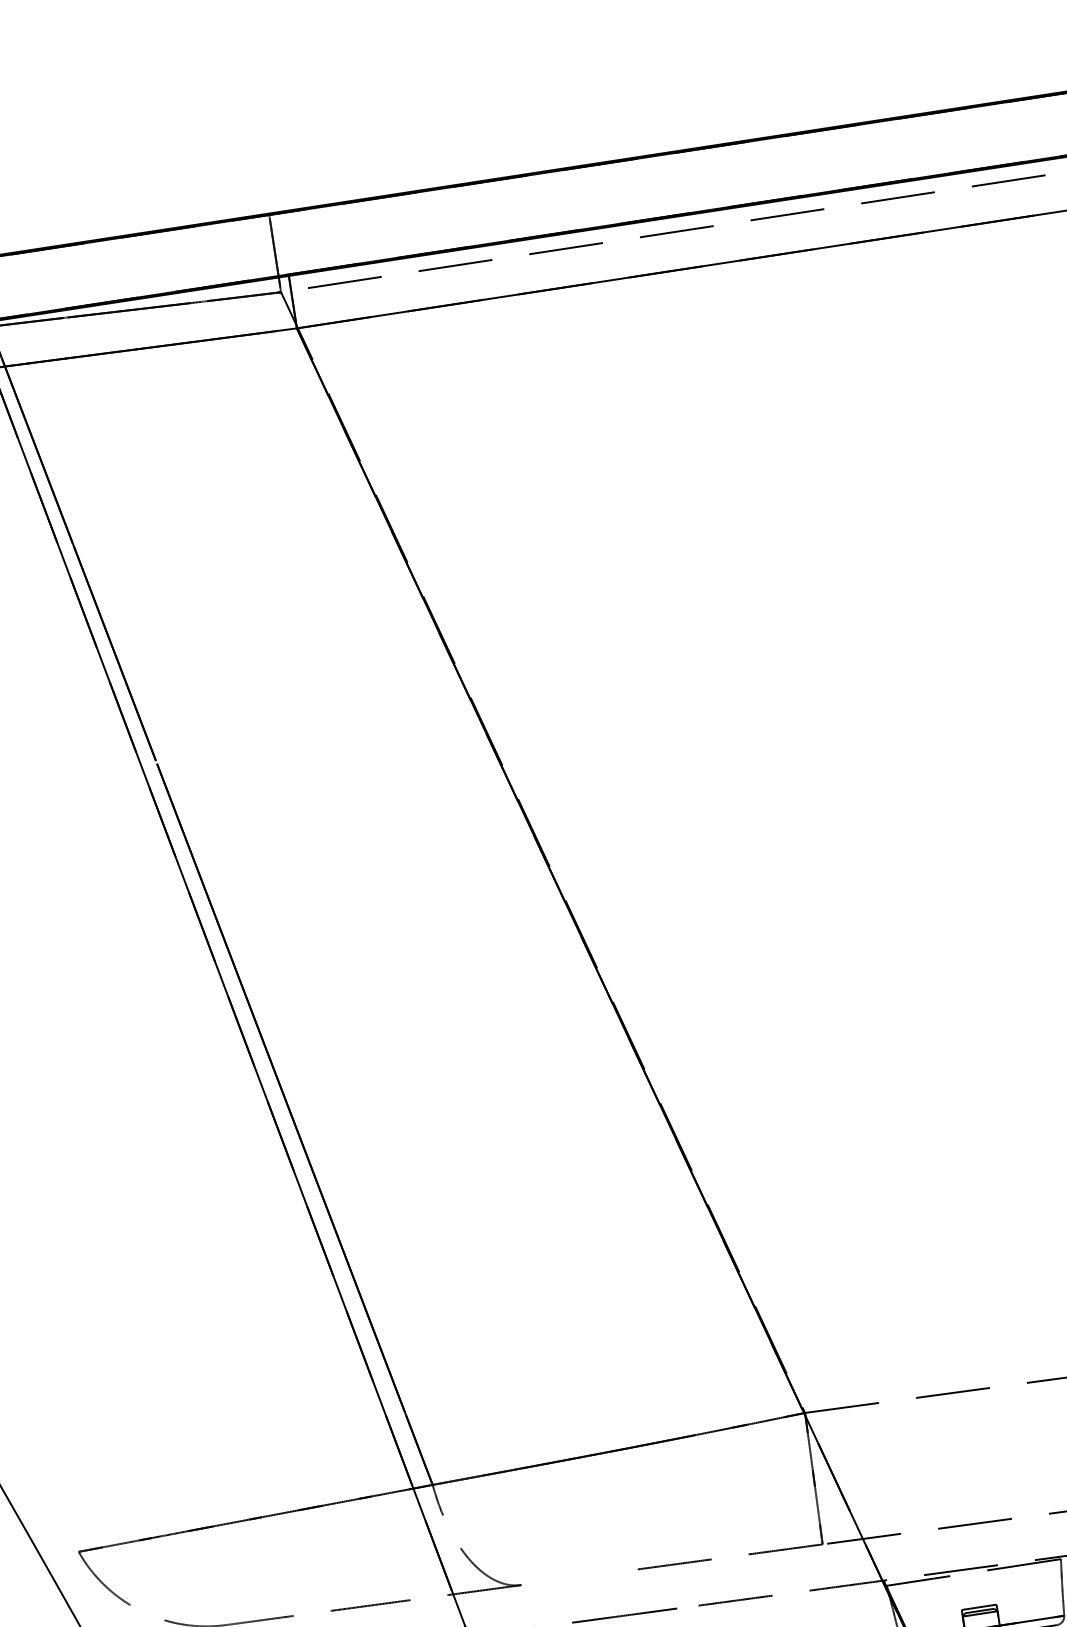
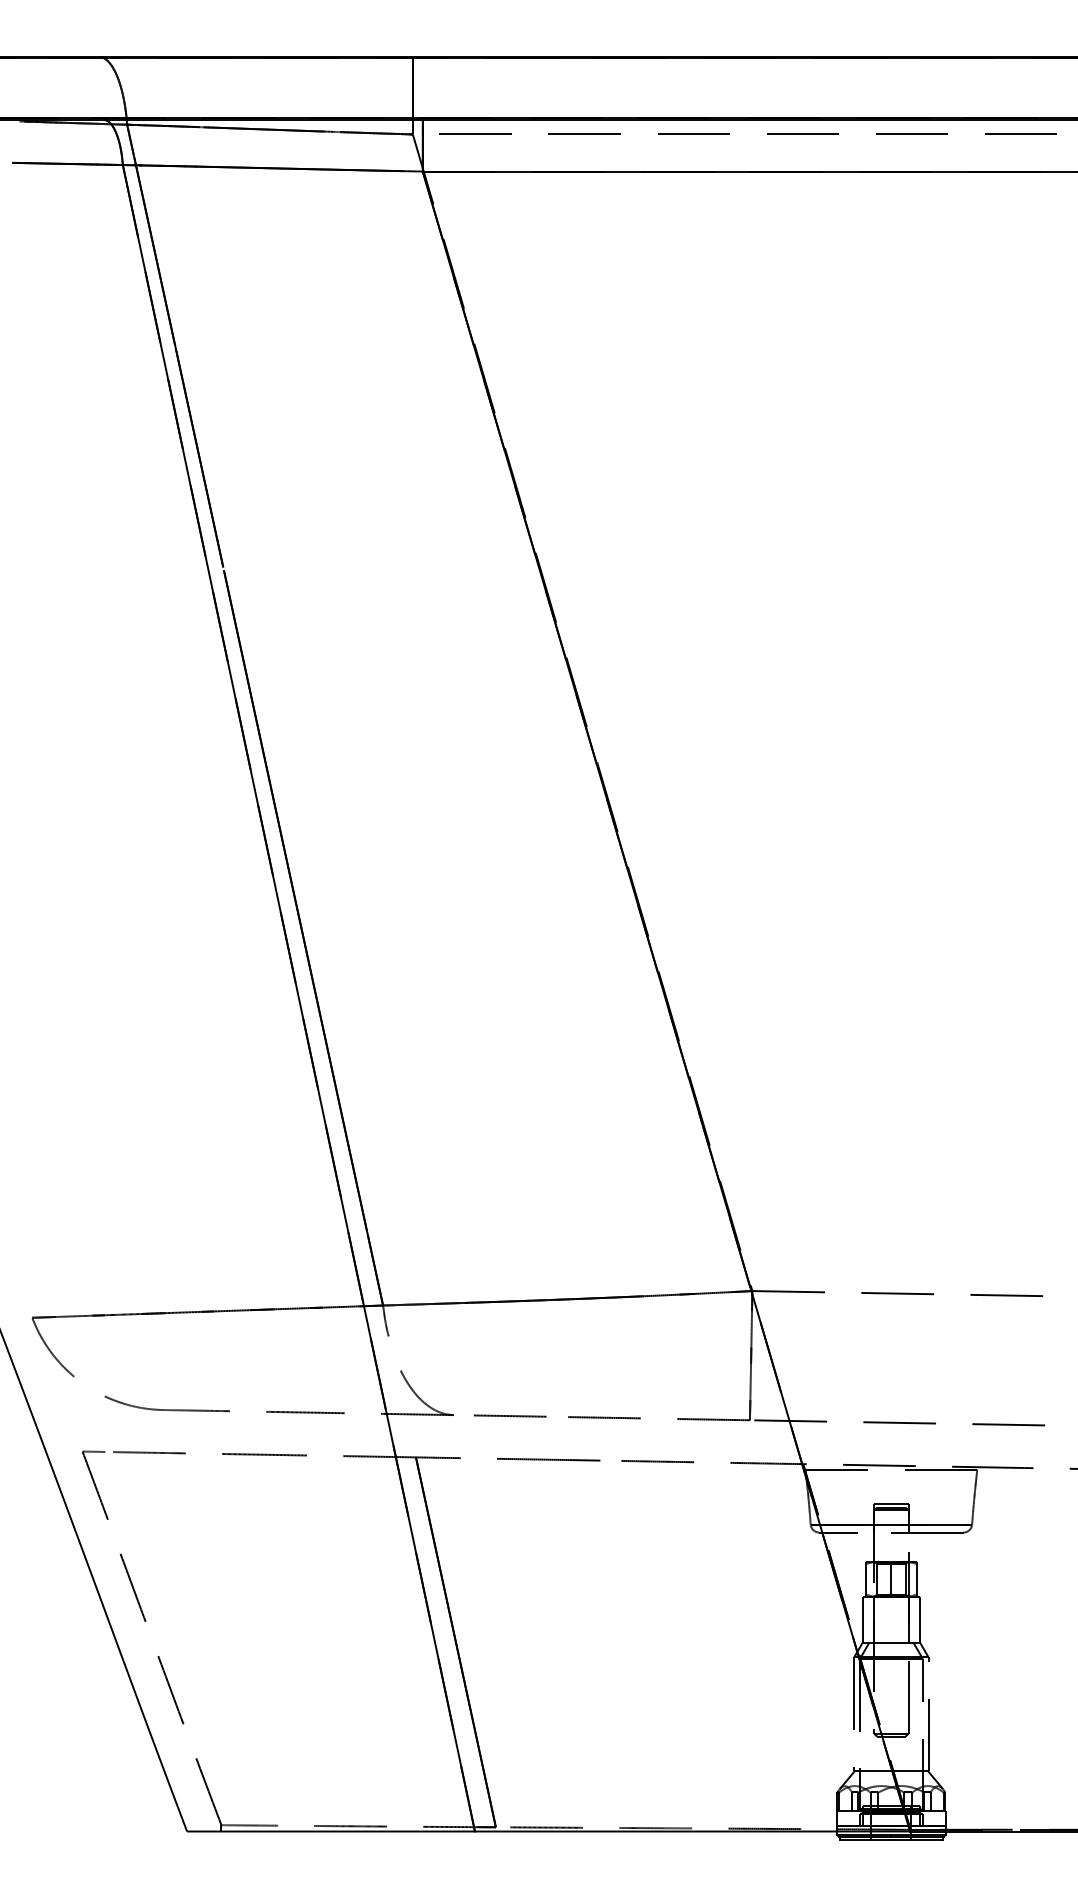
line: (578, 1576) -> (509, 1415), added

